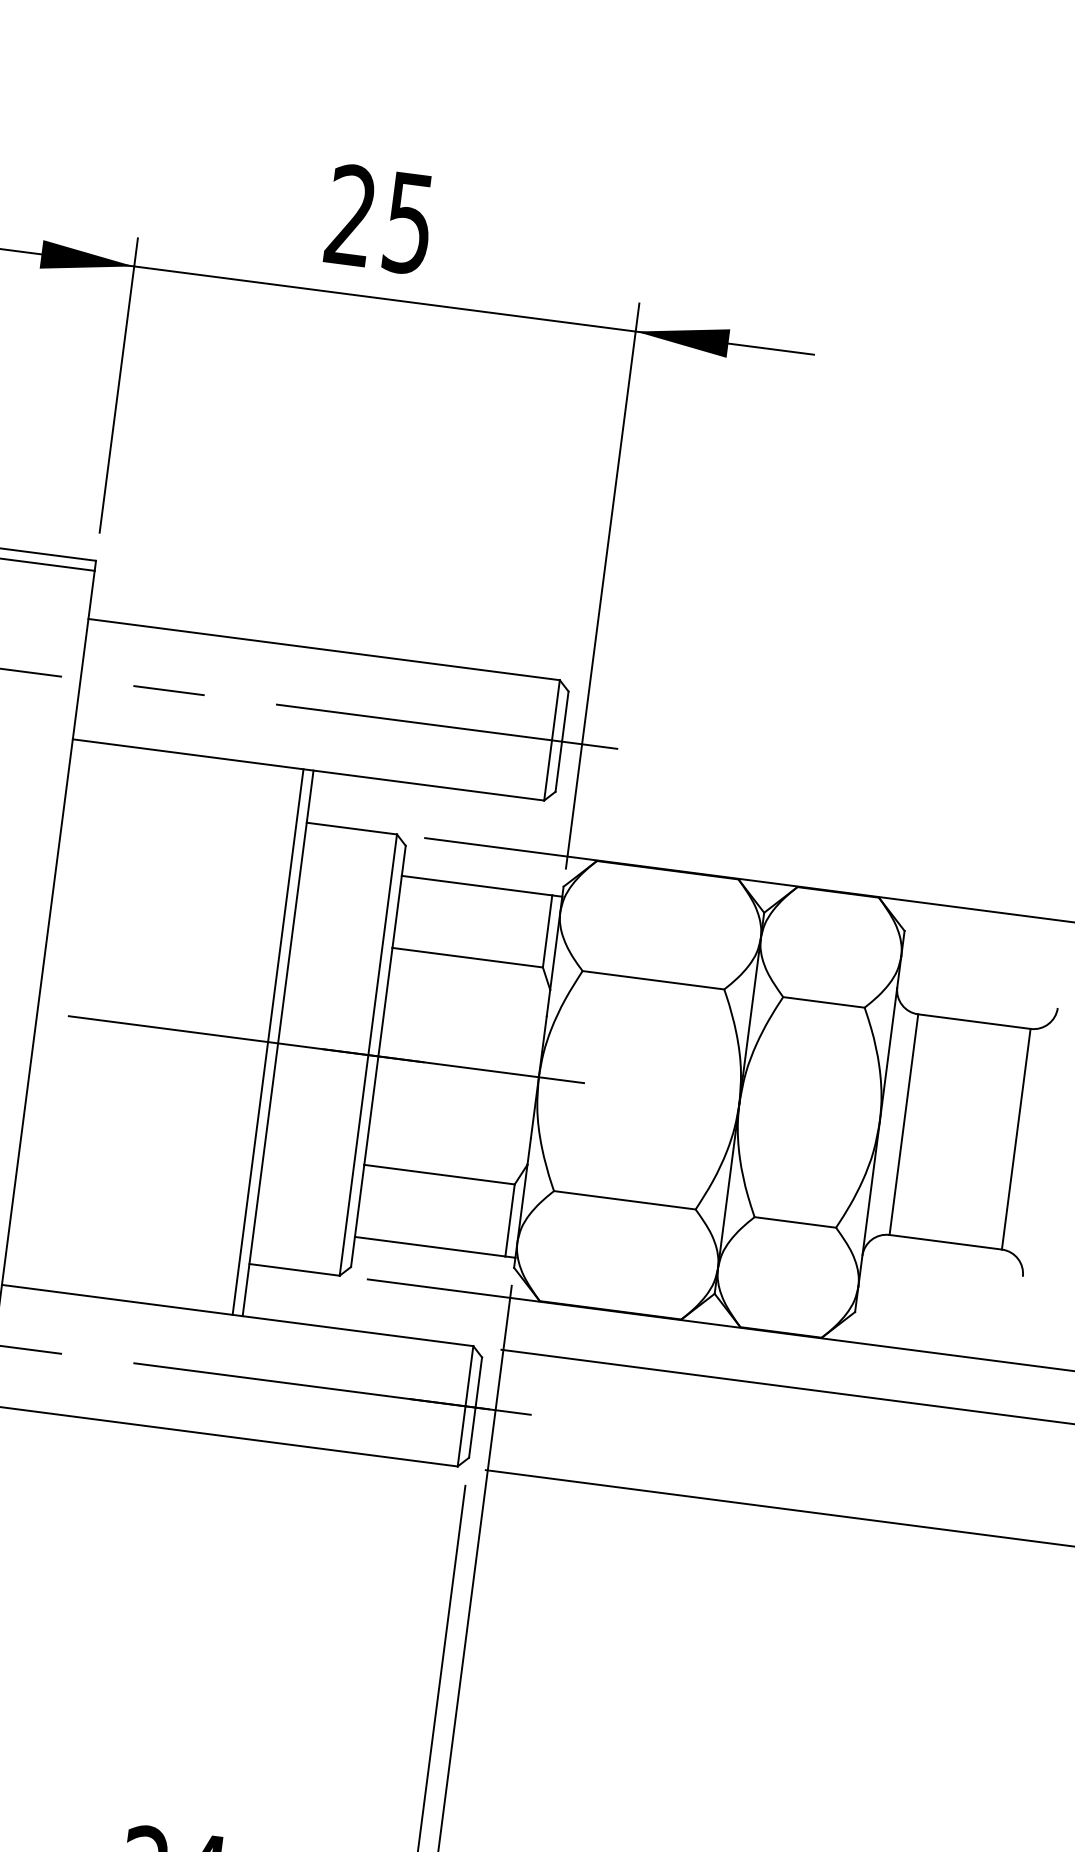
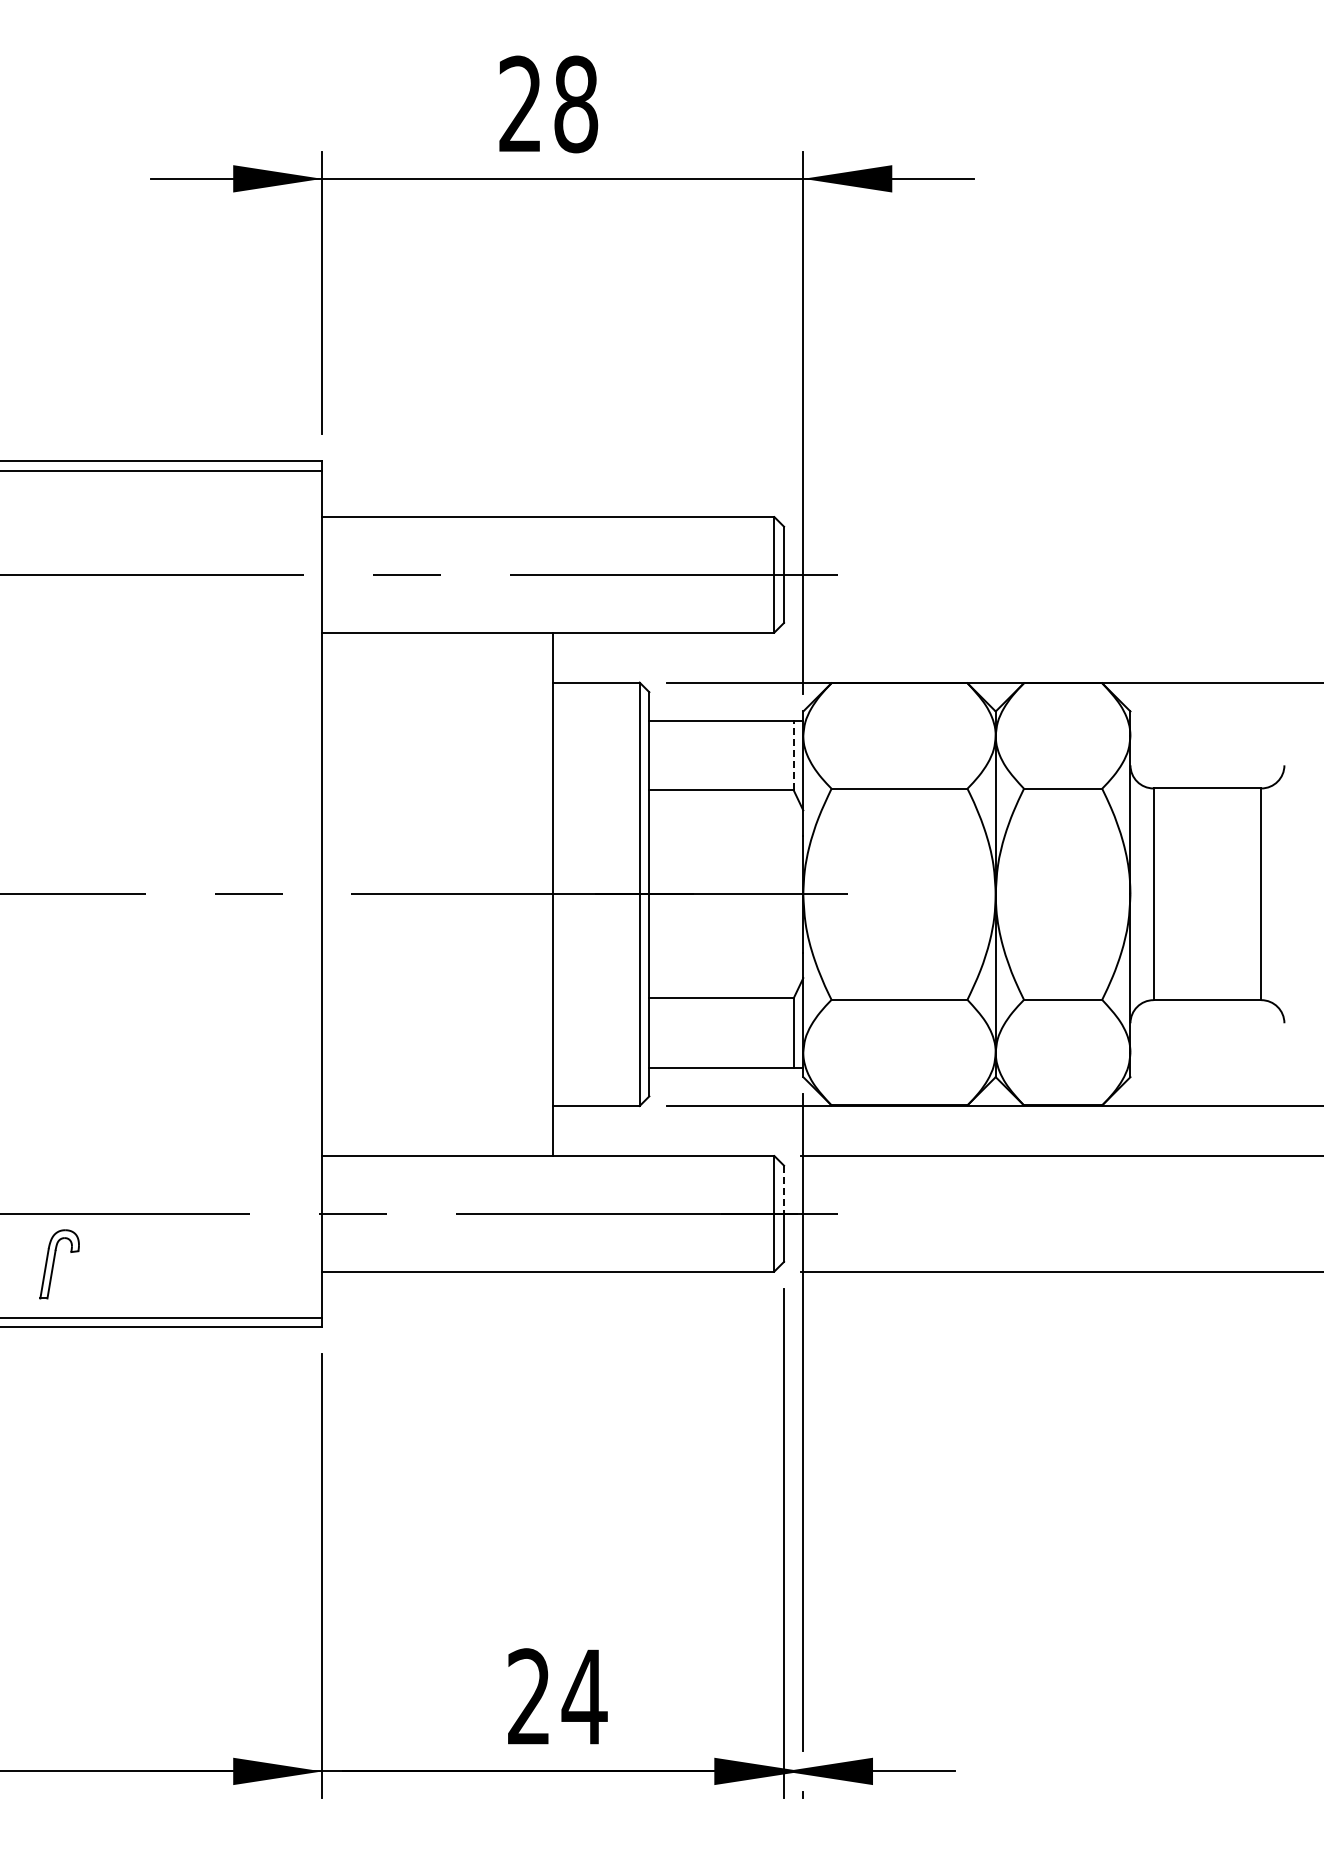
text: (409, 223) -> (576, 104), 25 -> 28
line: (547, 931) -> (793, 755), solid -> dashed
line: (268, 1042) -> (543, 894), removed
line: (479, 1383) -> (784, 1190), solid -> dashed

